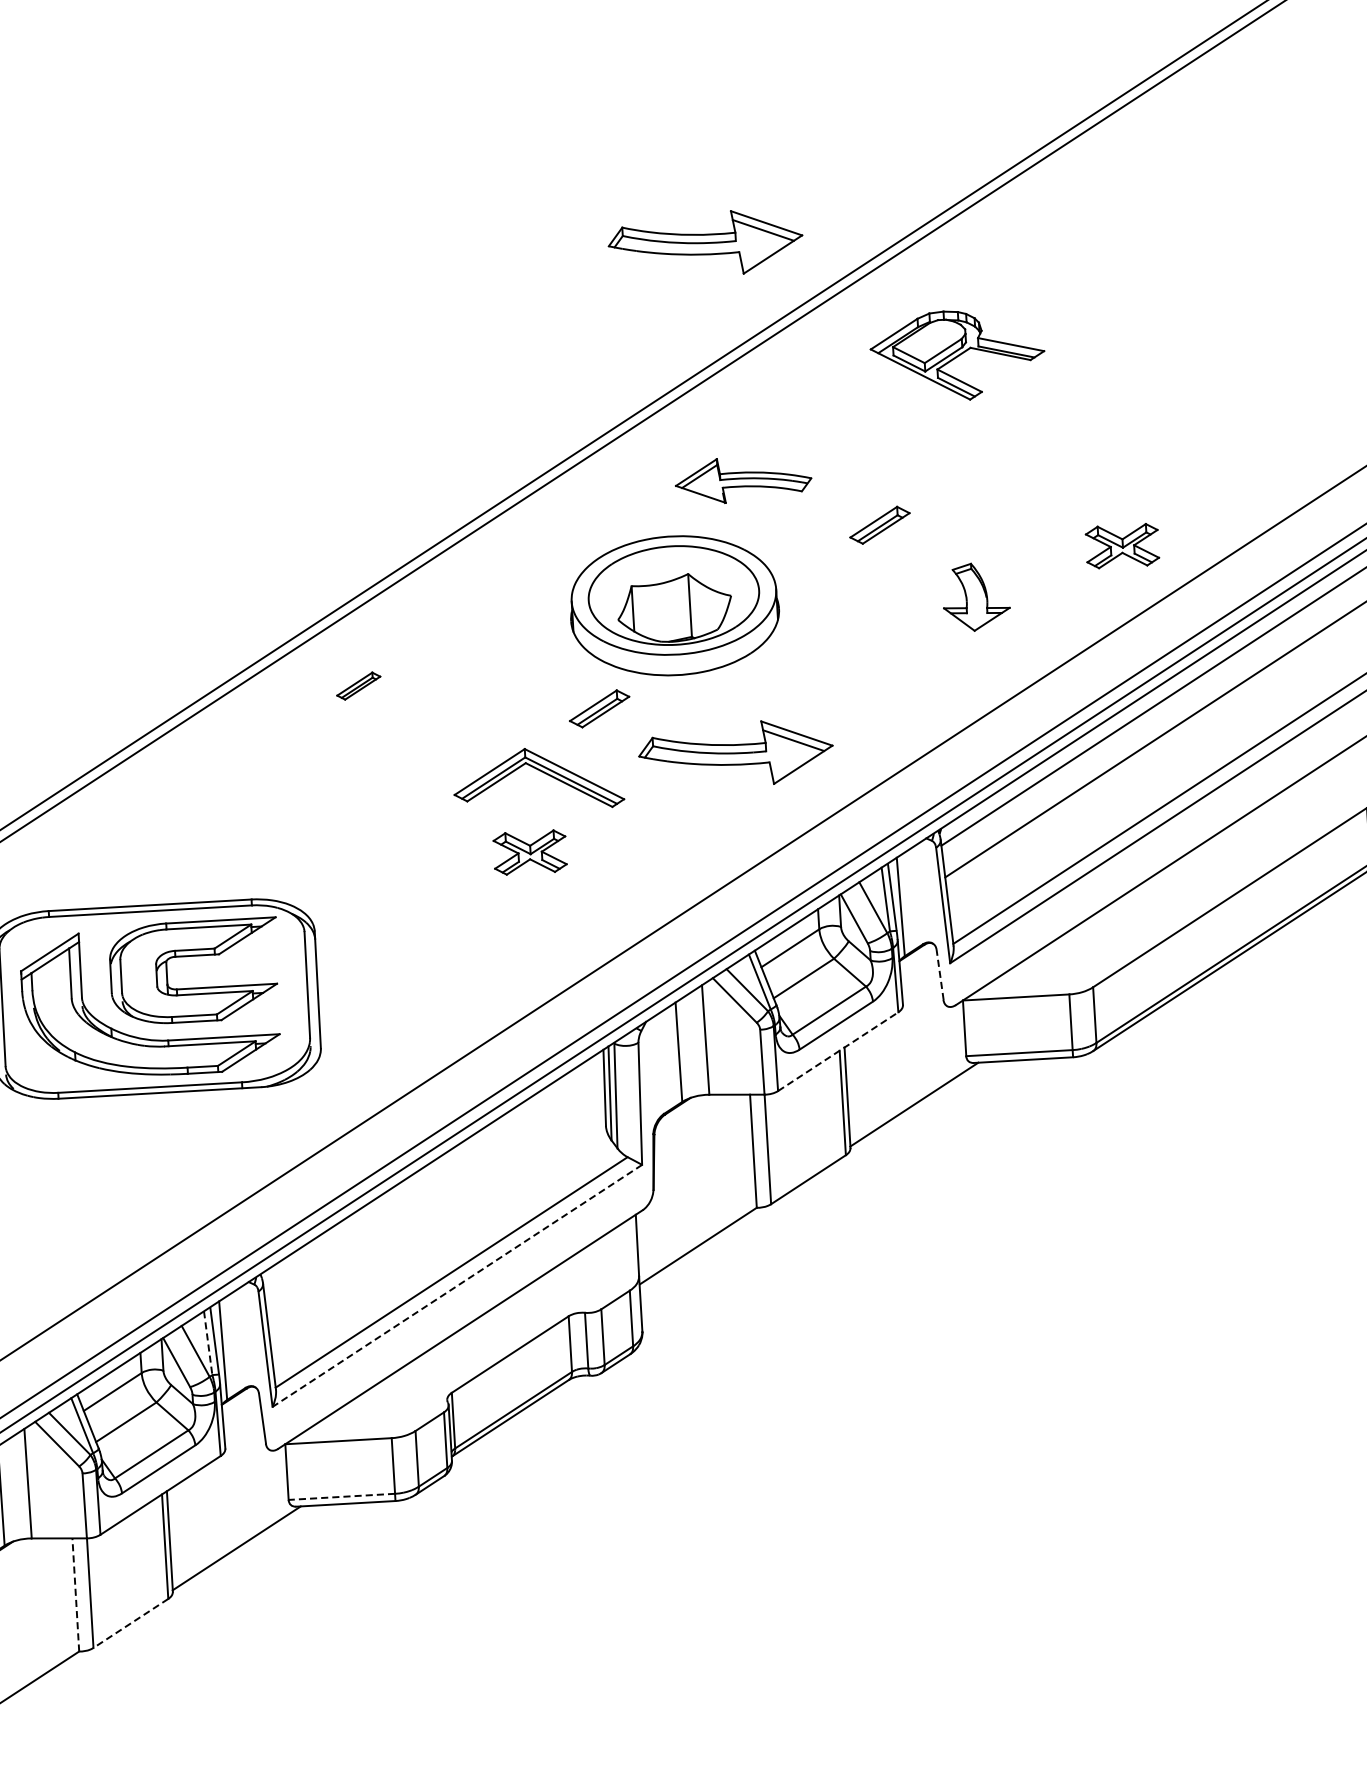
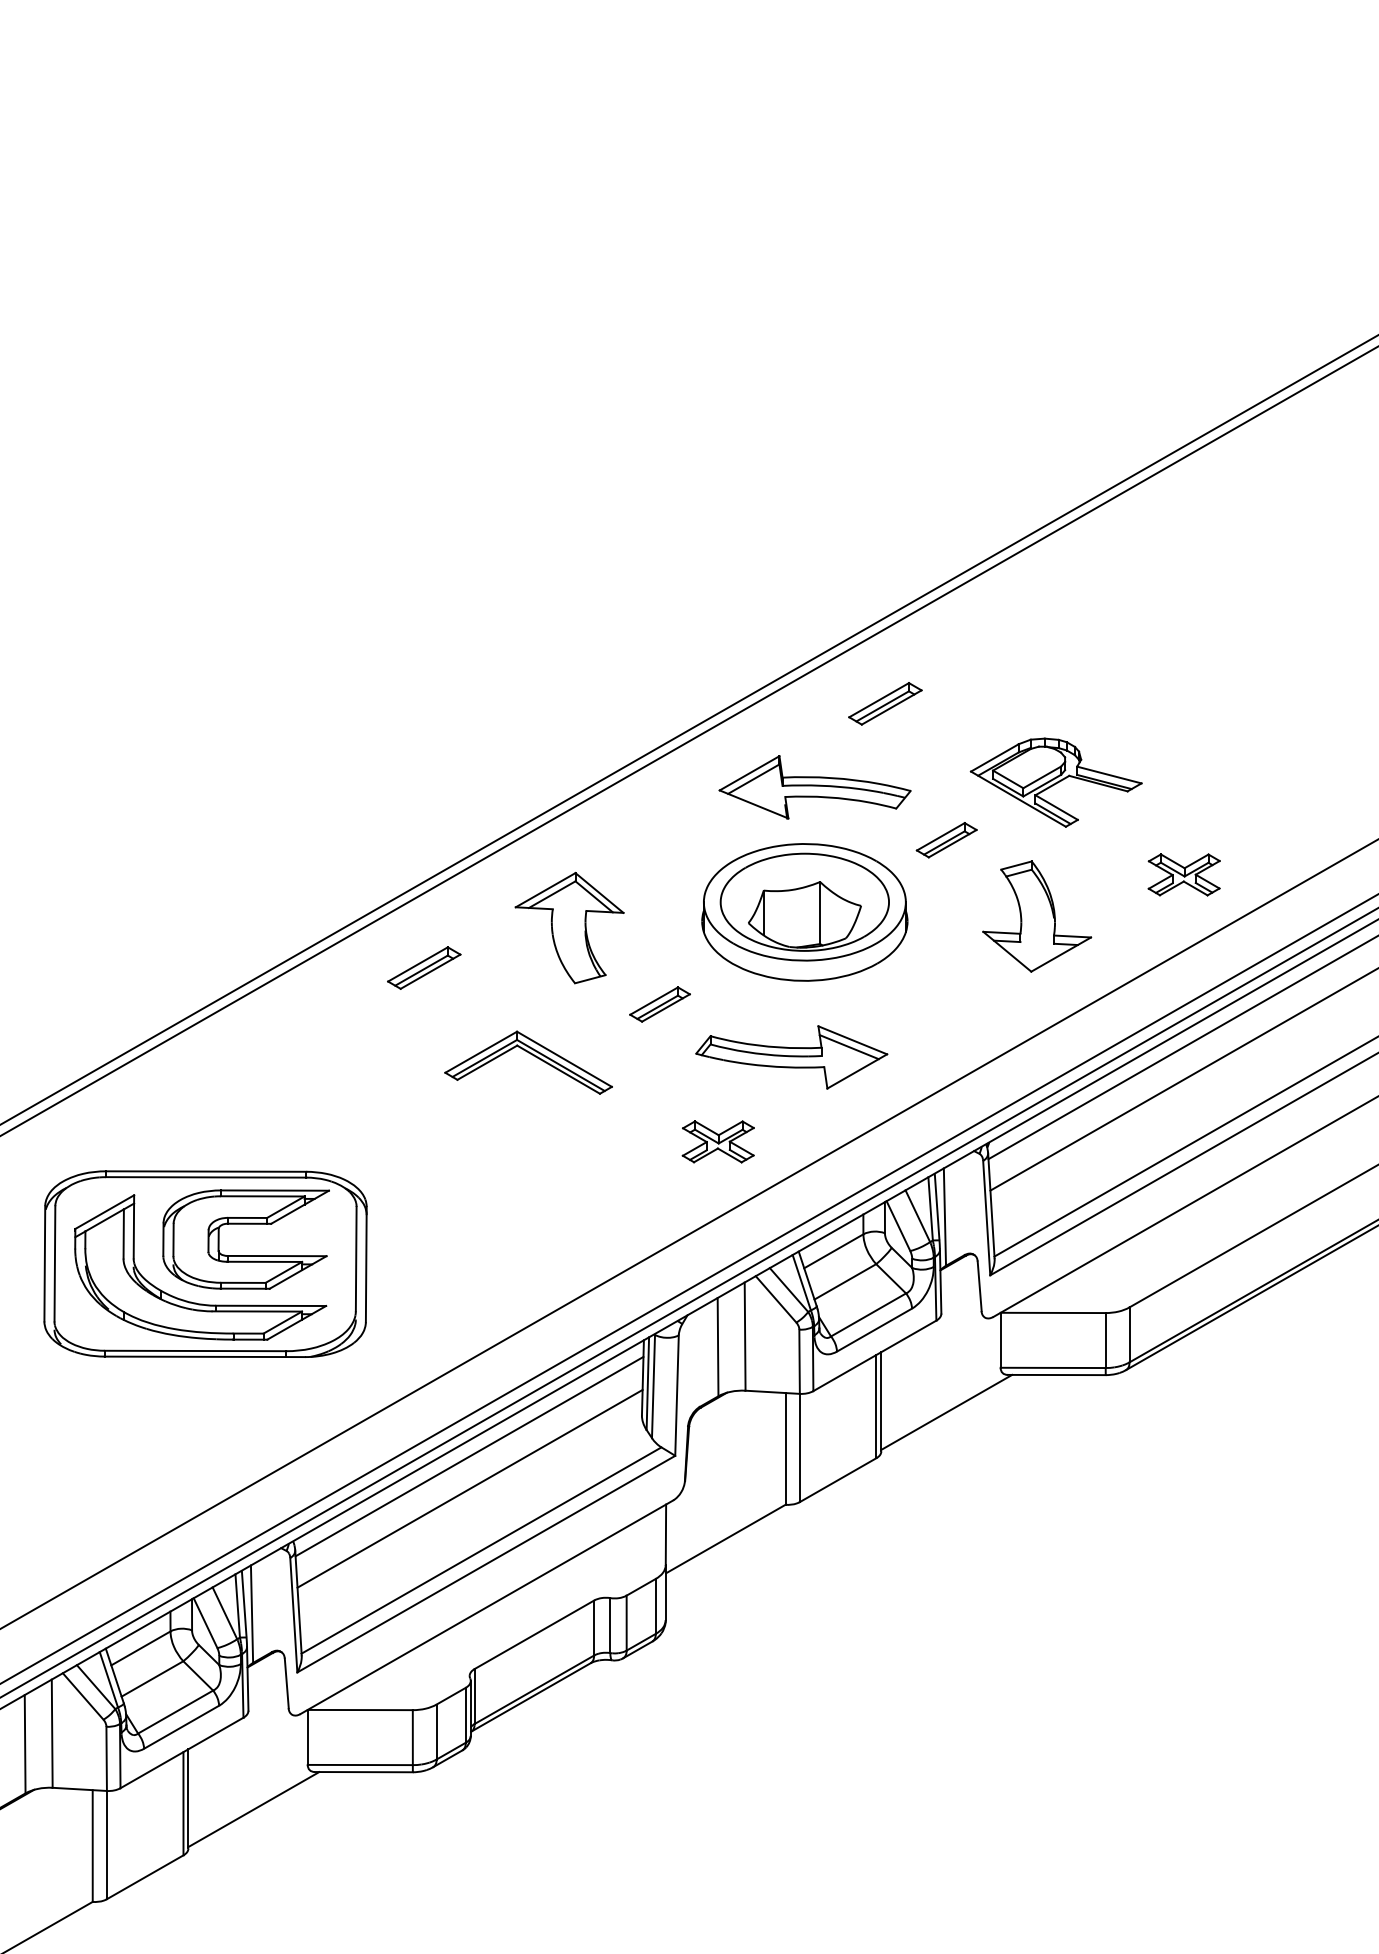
part: (705, 244) -> (791, 553), removed
part: (956, 355) -> (1055, 782), moved
part: (809, 390) -> (885, 703), added
part: (742, 479) -> (814, 787), size x1.43
part: (976, 597) -> (1037, 916), size x1.67
part: (674, 605) -> (804, 912), moved
part: (503, 636) -> (569, 927), added
part: (358, 685) -> (424, 967), size x1.67
part: (542, 773) -> (533, 1056), moved
part: (529, 852) -> (717, 1141), moved
line: (939, 975) -> (979, 1286), dashed -> solid
line: (837, 1051) -> (874, 1355), dashed -> solid
line: (433, 1177) -> (469, 1456), added
line: (435, 1210) -> (469, 1488), added
line: (457, 1286) -> (486, 1564), dashed -> solid
line: (207, 1342) -> (237, 1605), dashed -> solid
line: (342, 1497) -> (360, 1765), dashed -> solid
line: (75, 1595) -> (92, 1846), dashed -> solid
line: (130, 1623) -> (144, 1877), dashed -> solid

